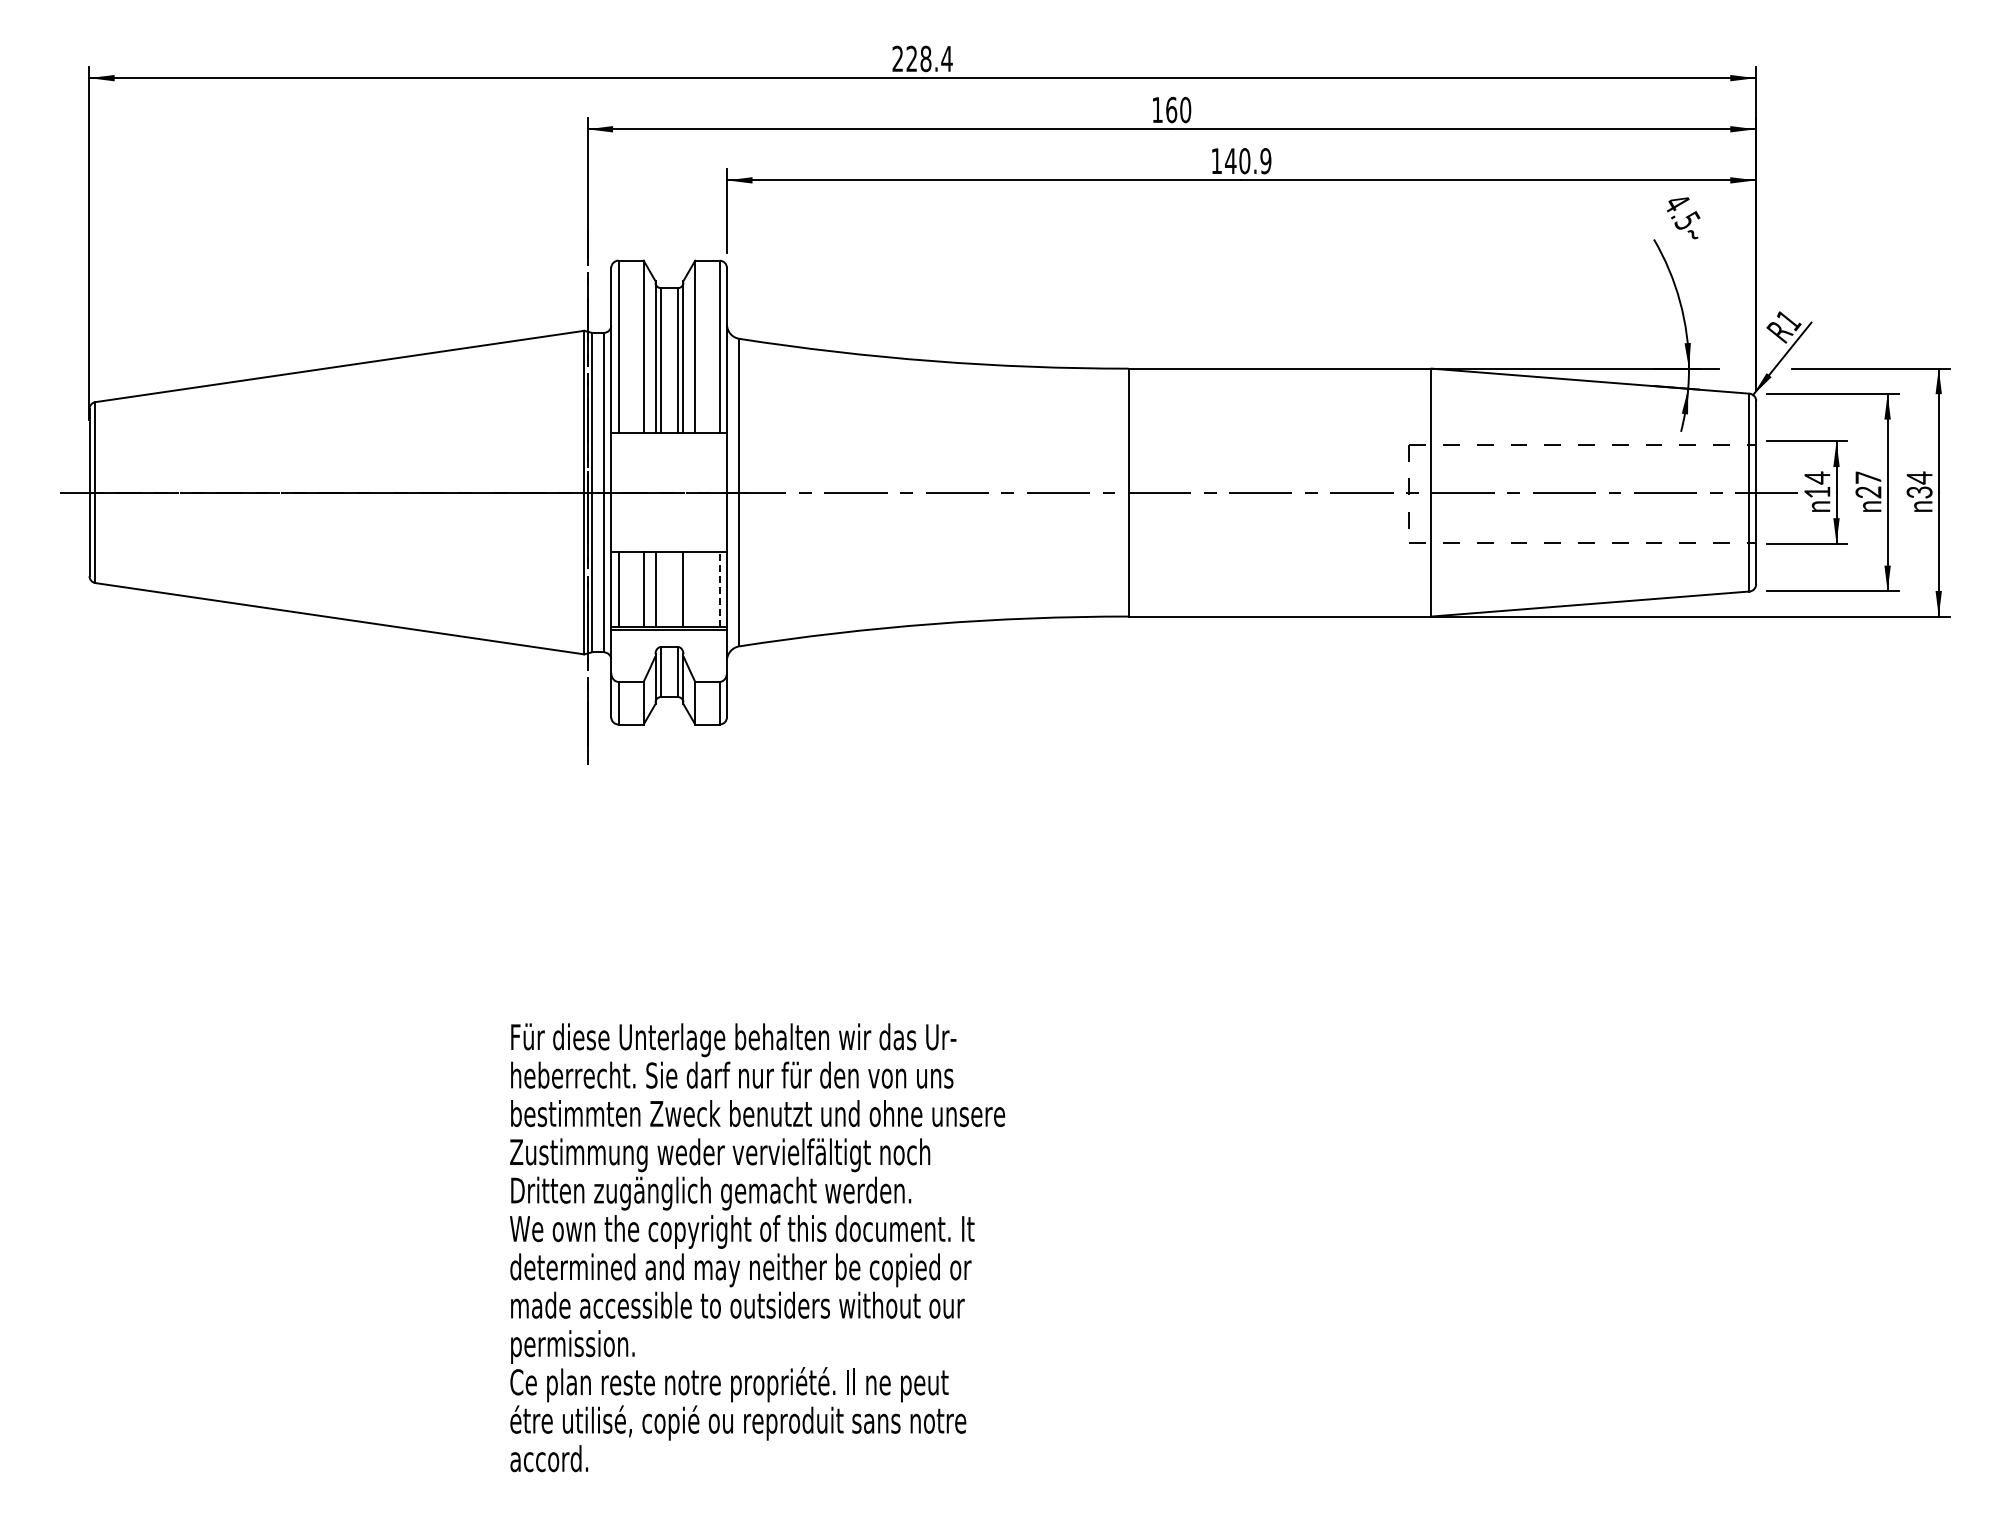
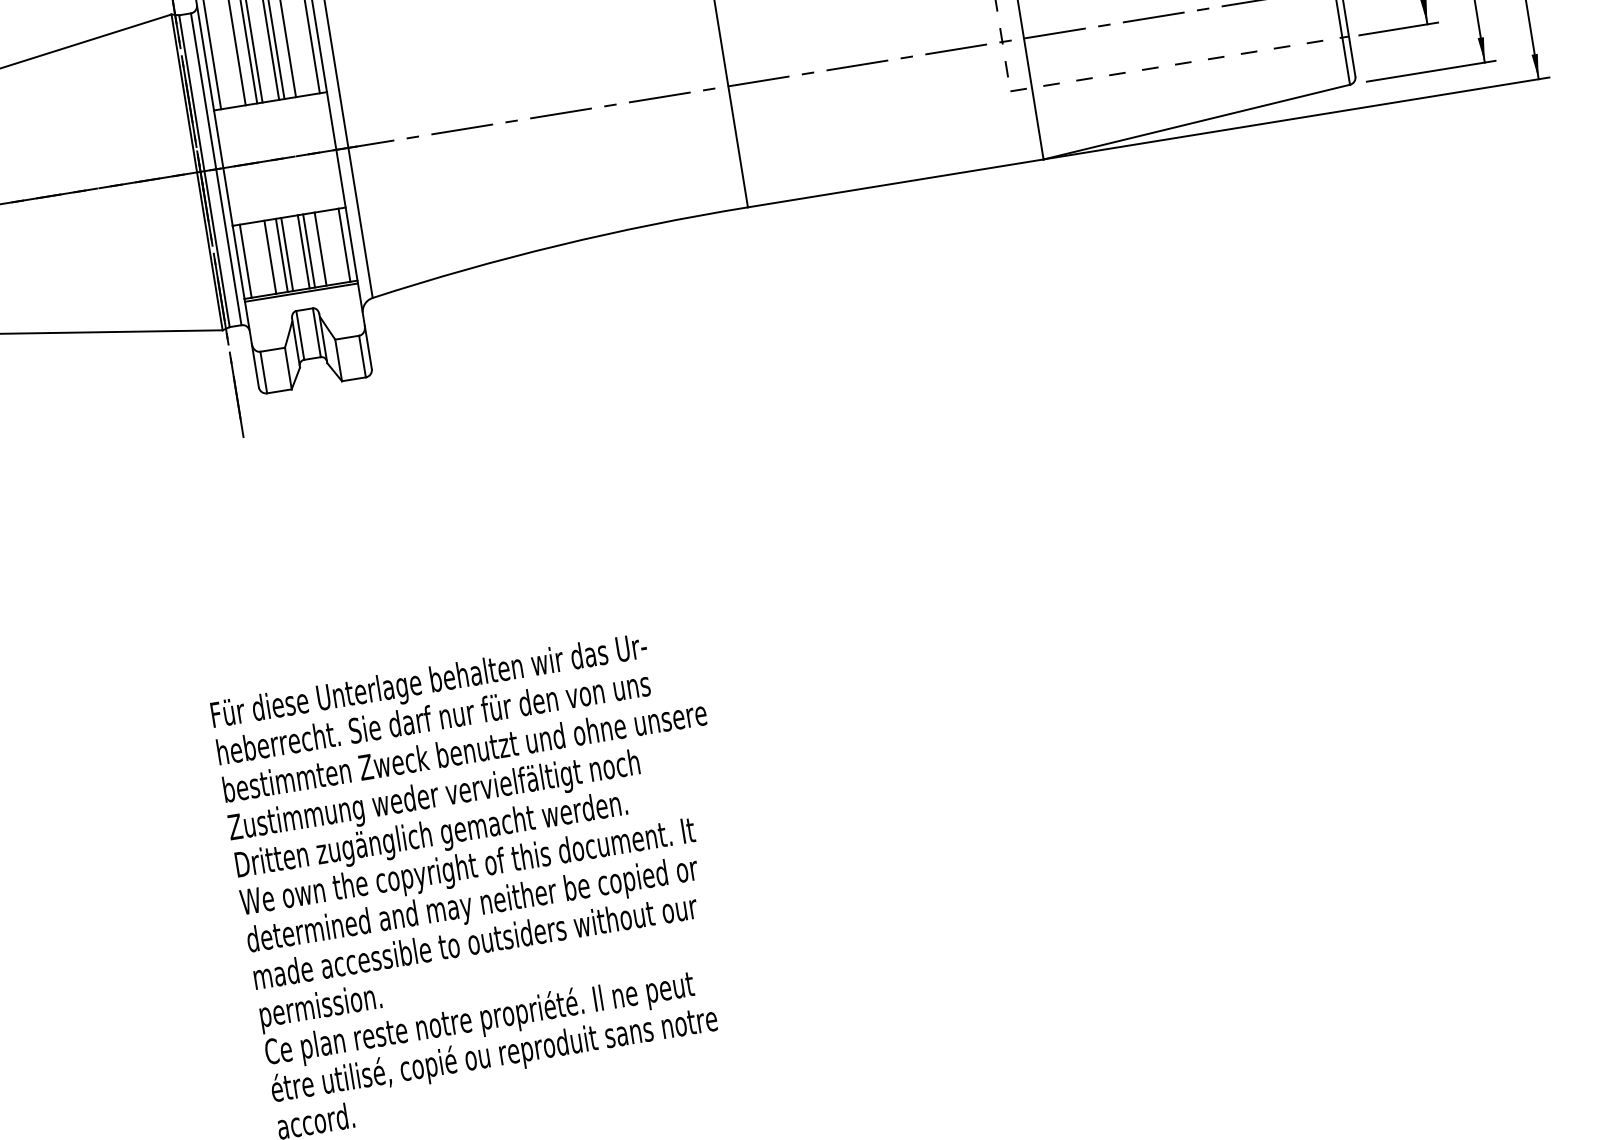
line: (660, 588) -> (286, 253), added
line: (677, 588) -> (303, 251), added
line: (695, 588) -> (320, 248), added
line: (719, 588) -> (344, 244), dashed -> solid

